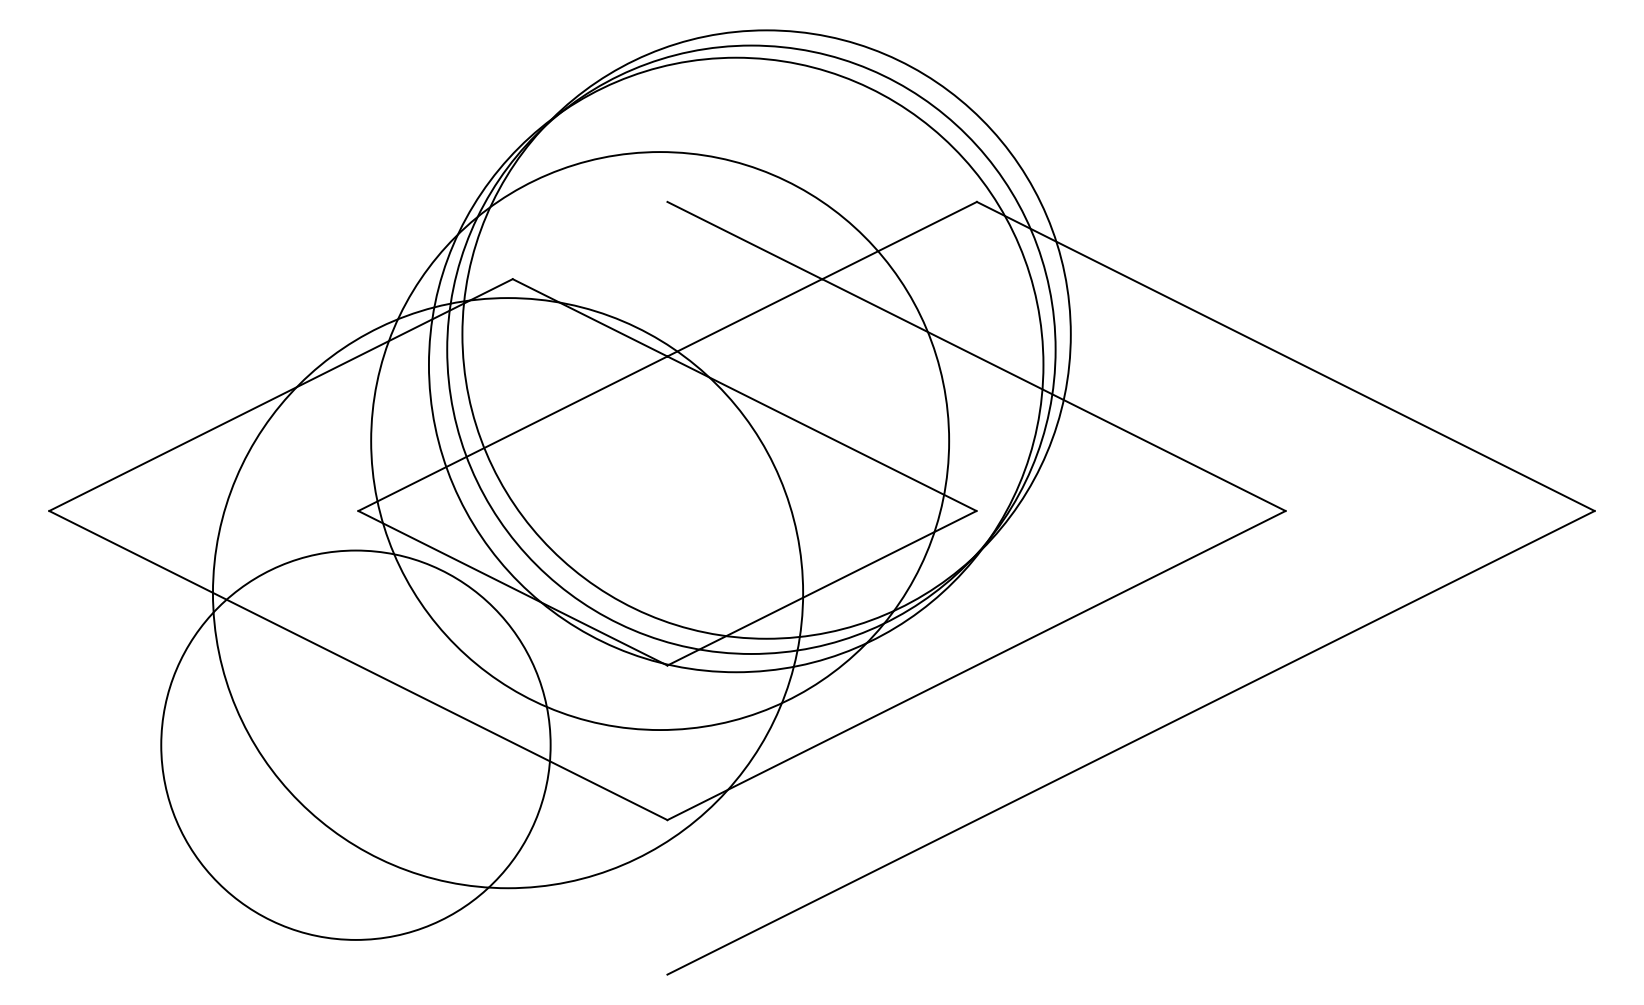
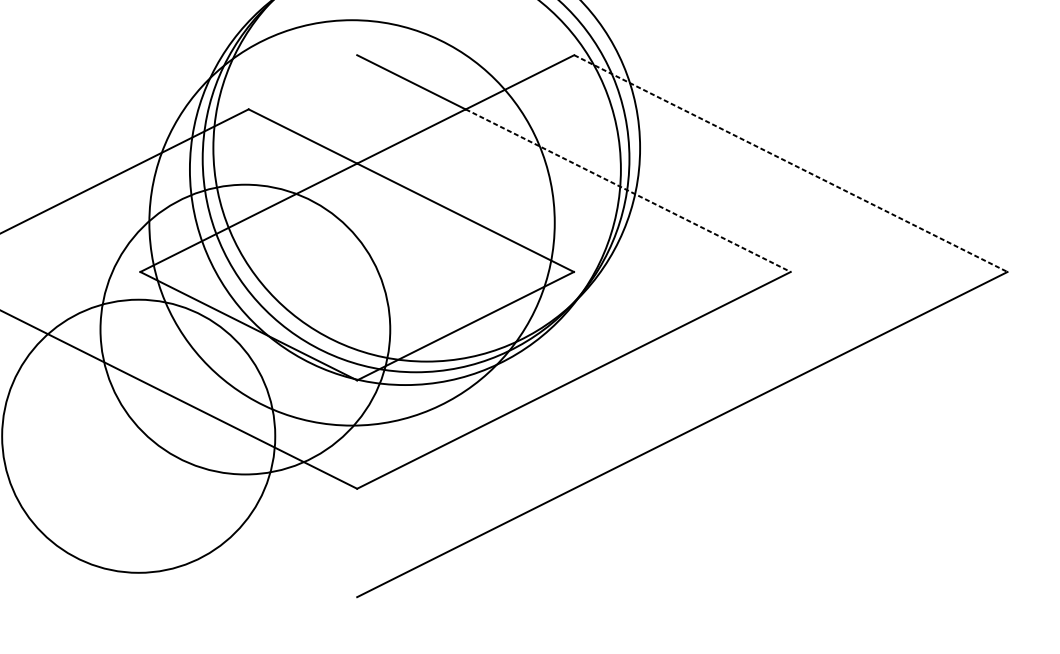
line: (1286, 356) -> (791, 163), solid -> dashed
line: (1054, 395) -> (628, 190), solid -> dashed
circle: (507, 593) -> (245, 329), size x0.7

